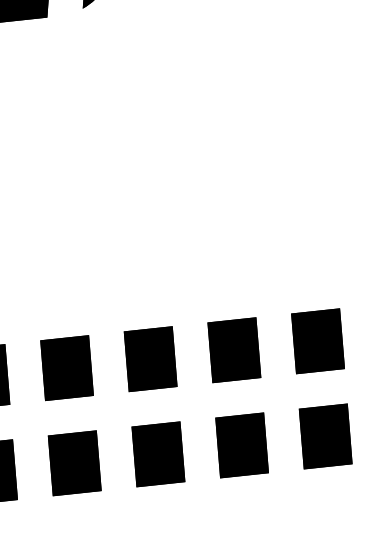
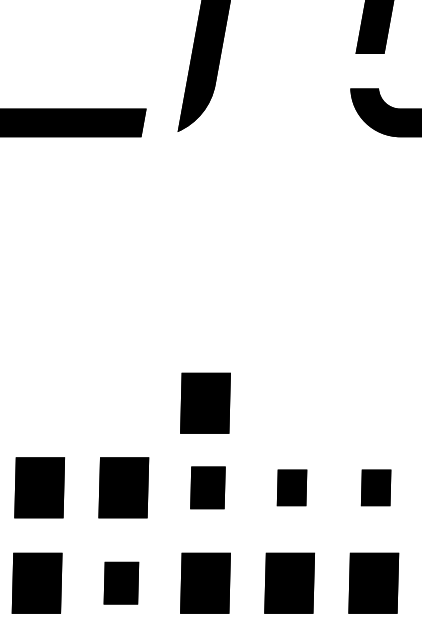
part: (139, 274) -> (205, 402), added
part: (317, 341) -> (375, 487), size x0.6
part: (233, 349) -> (291, 487), size x0.6
part: (150, 358) -> (207, 487), size x0.7
part: (74, 462) -> (121, 582), size x0.7

